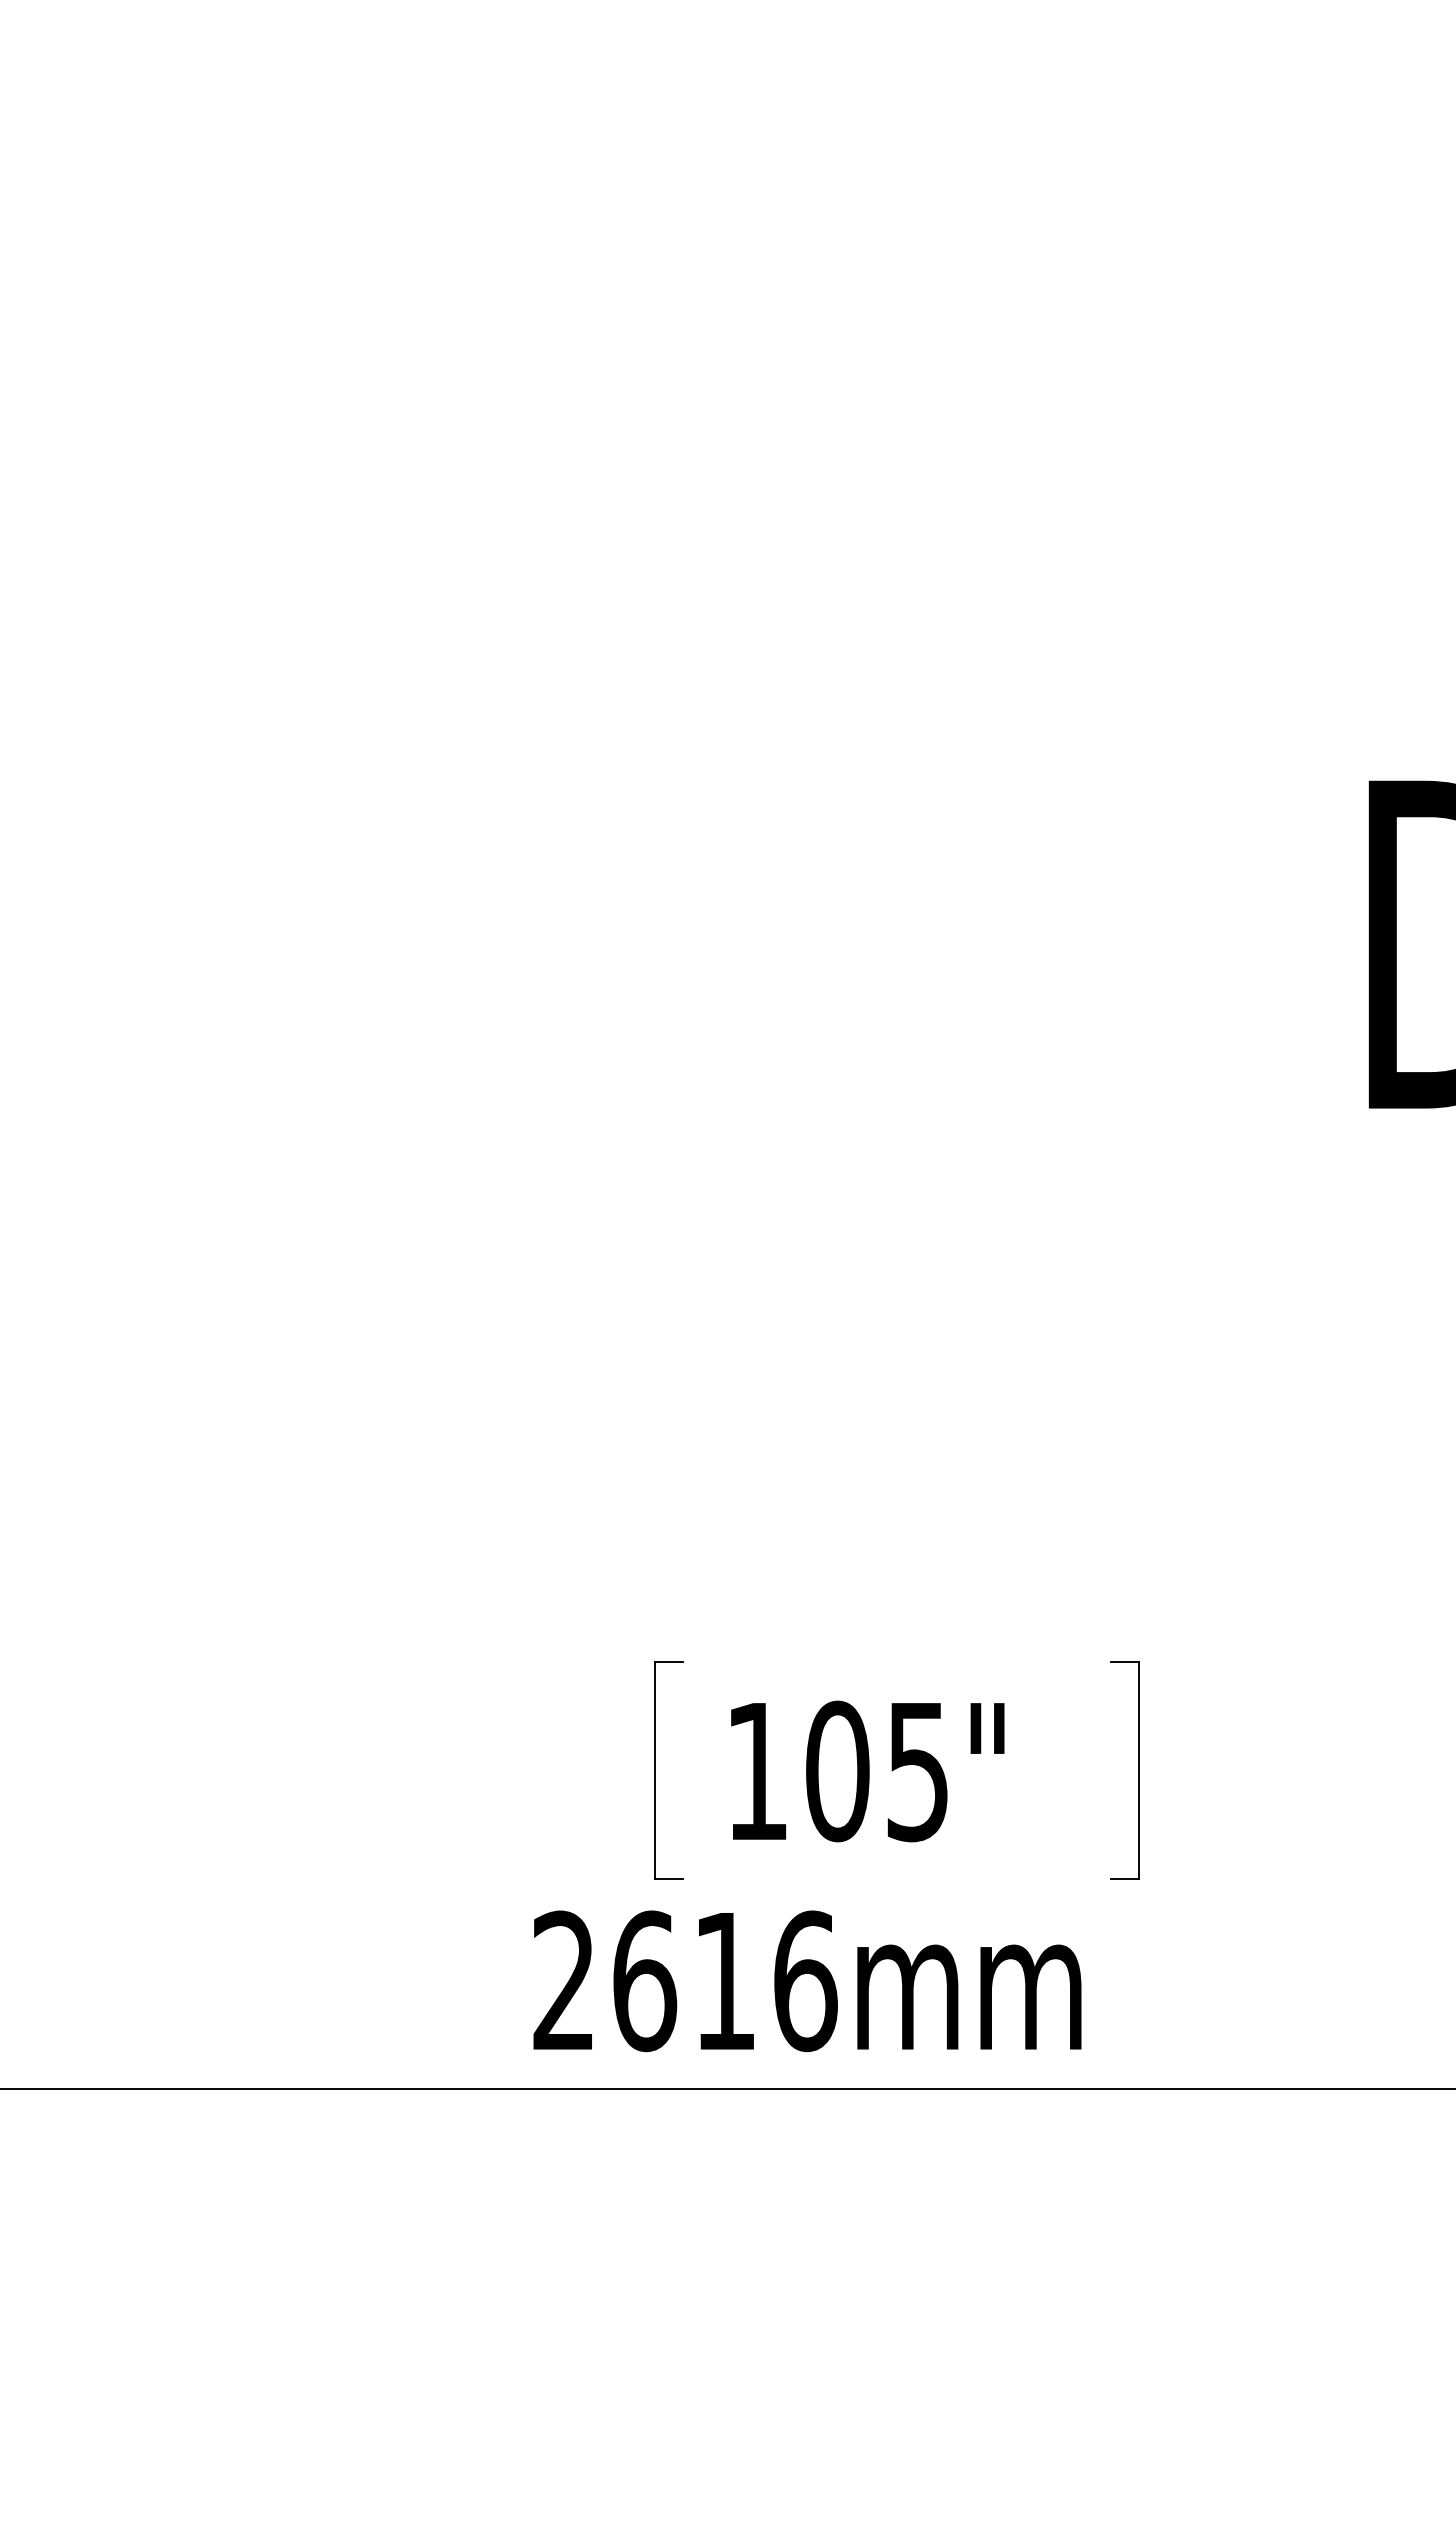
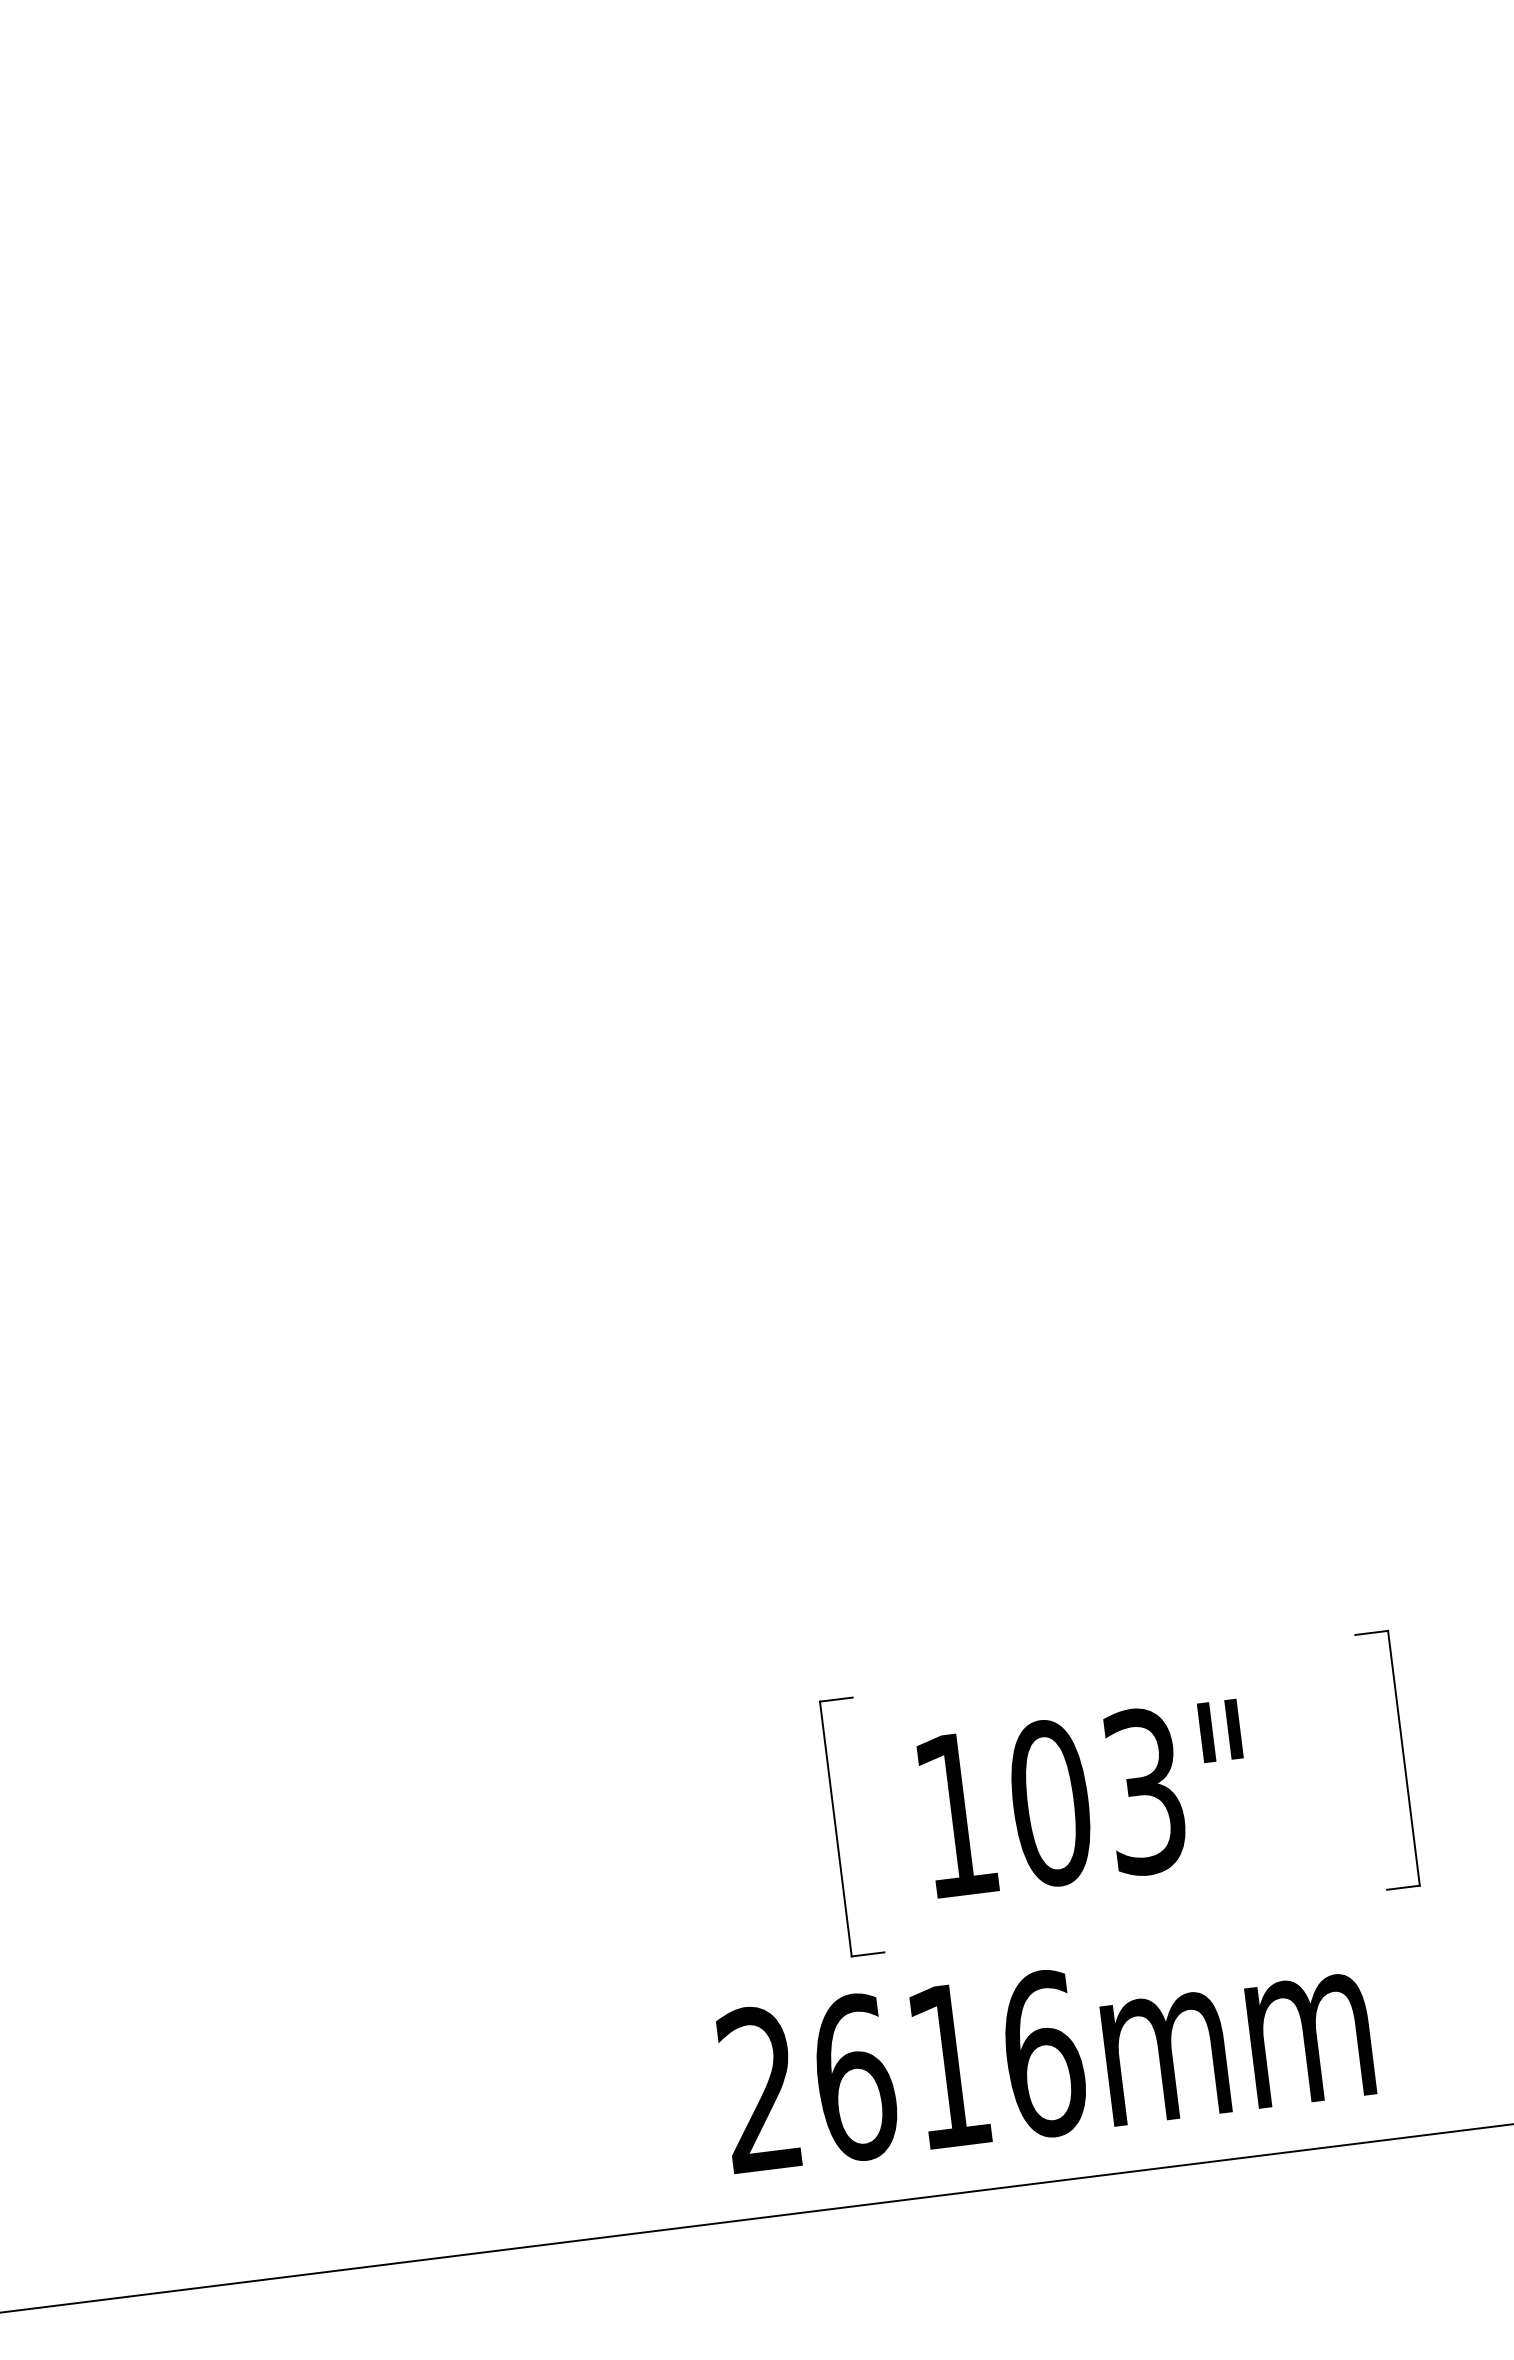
text: (917, 1770) -> (1144, 1790), 105" -> 103"

